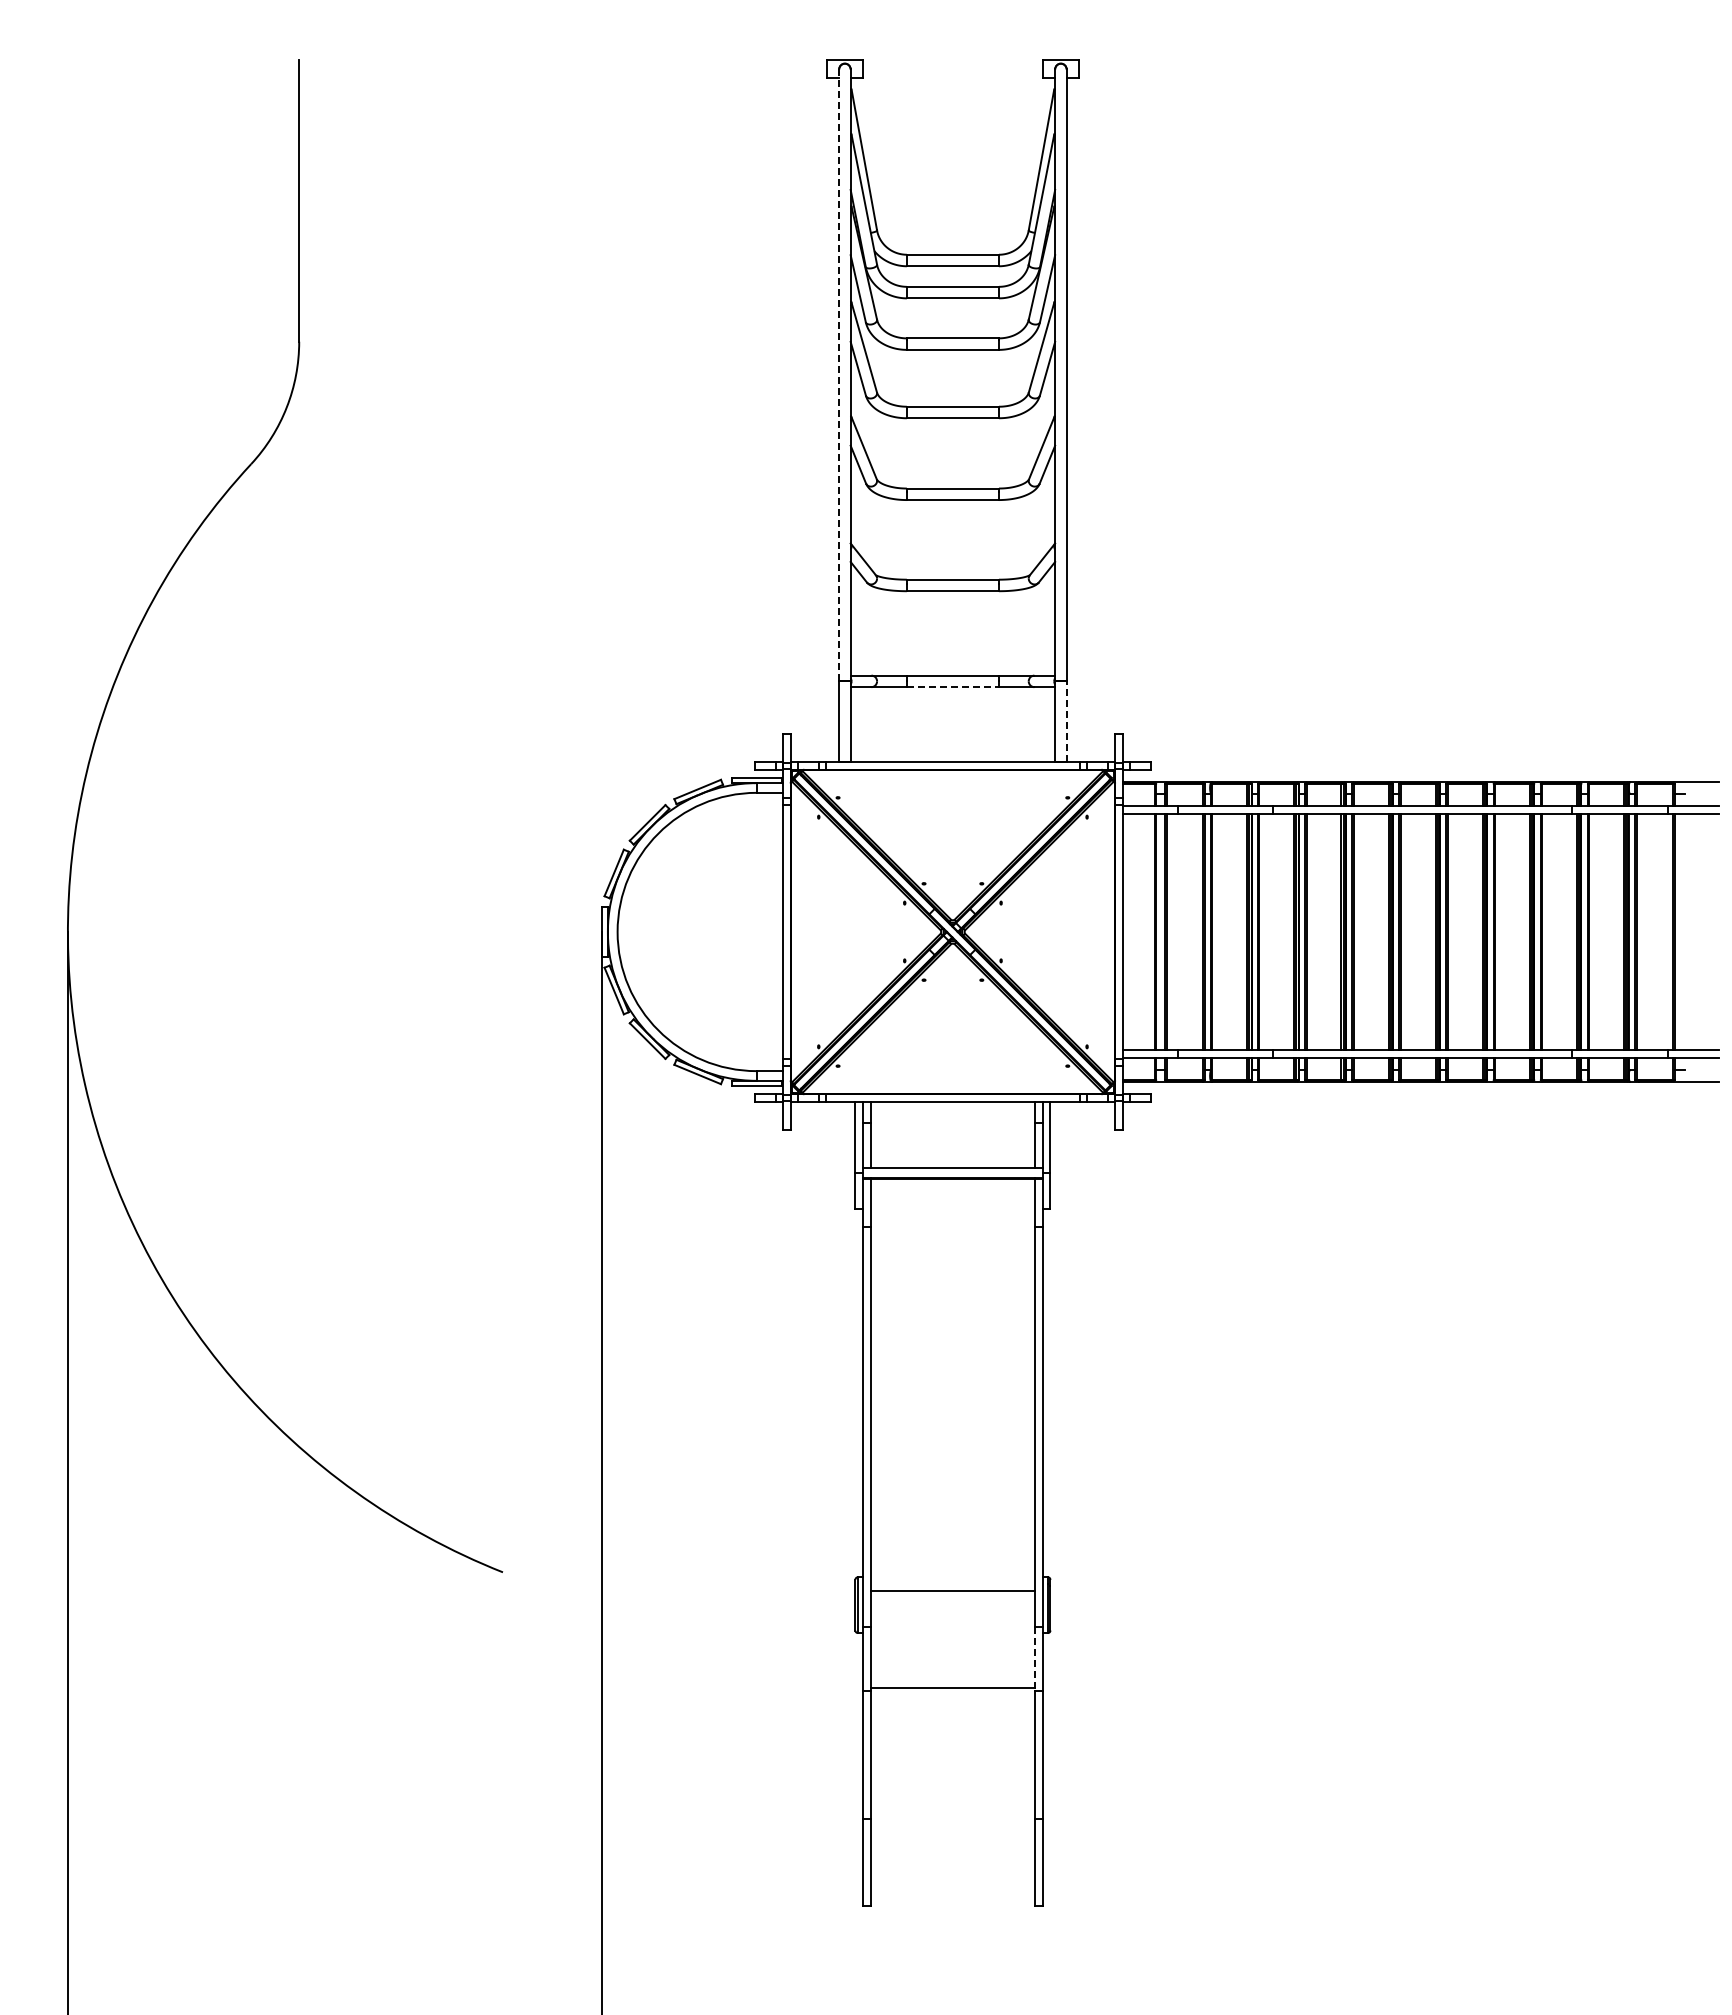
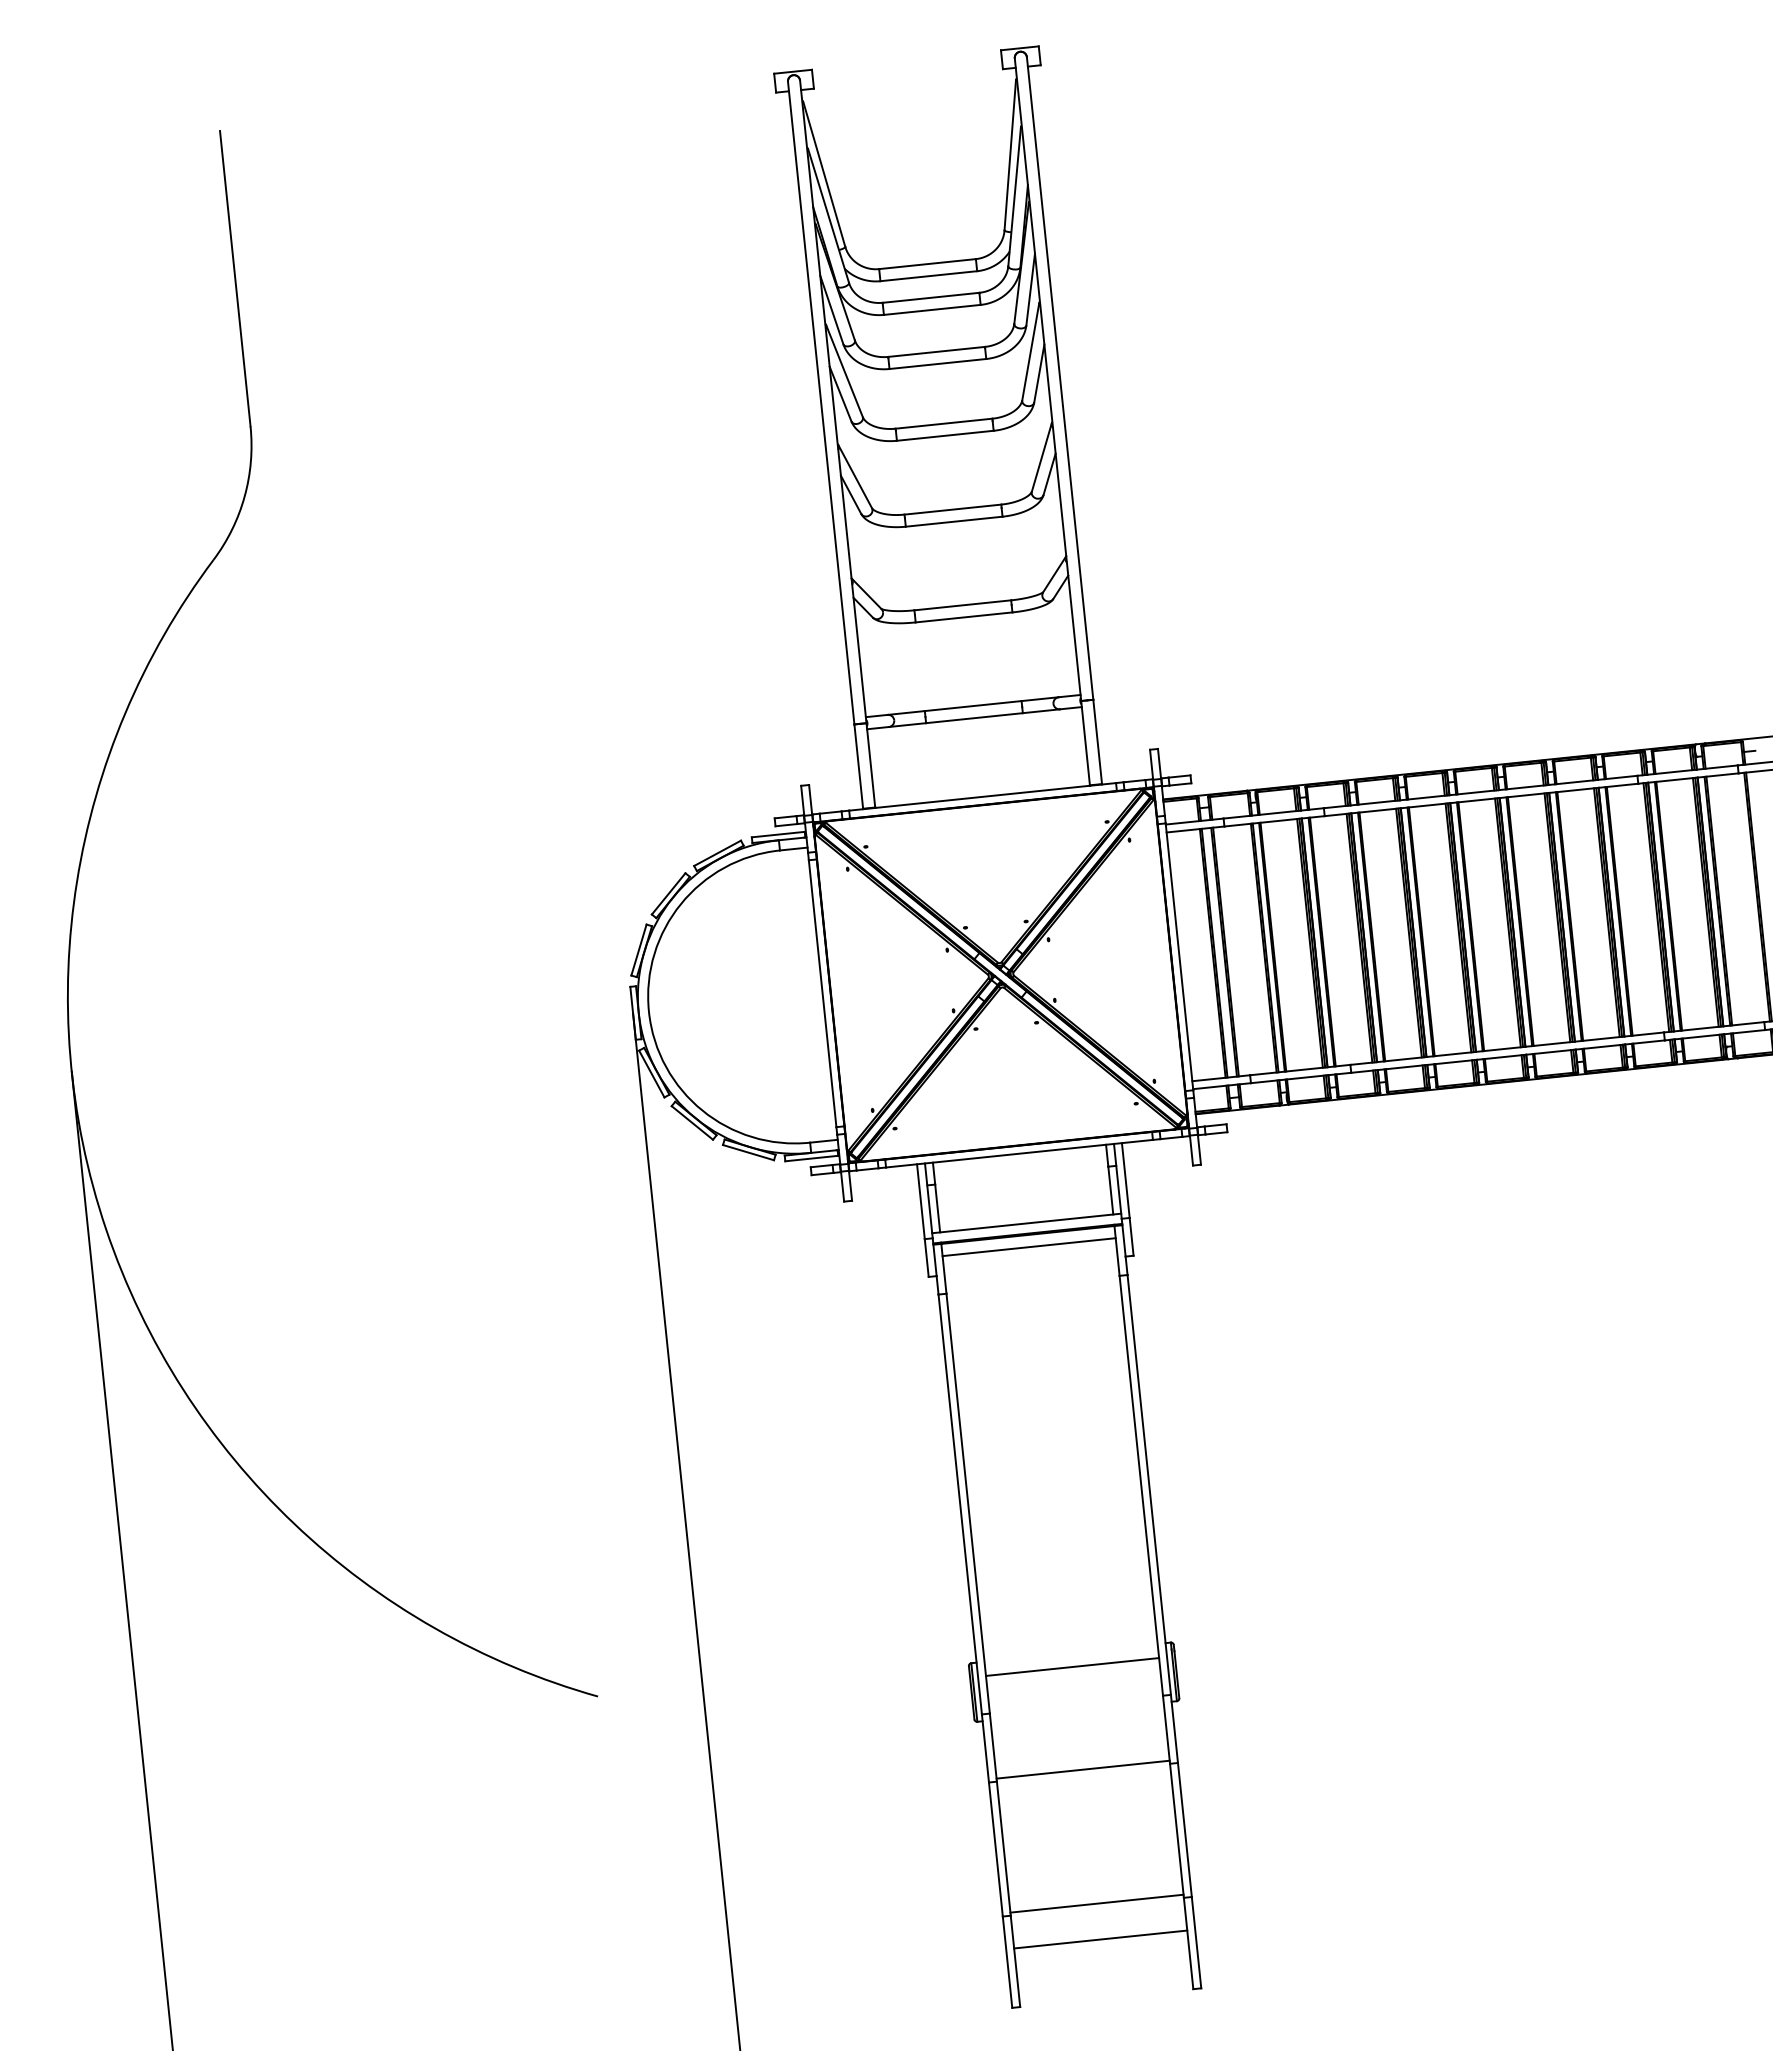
line: (839, 375) -> (821, 403), dashed -> solid
line: (953, 687) -> (975, 718), dashed -> solid
line: (1066, 721) -> (1097, 741), dashed -> solid
line: (952, 1190) -> (1028, 1246), added
line: (1035, 1659) -> (1166, 1730), dashed -> solid
line: (952, 1816) -> (1096, 1904), added
line: (952, 1850) -> (1100, 1939), added

